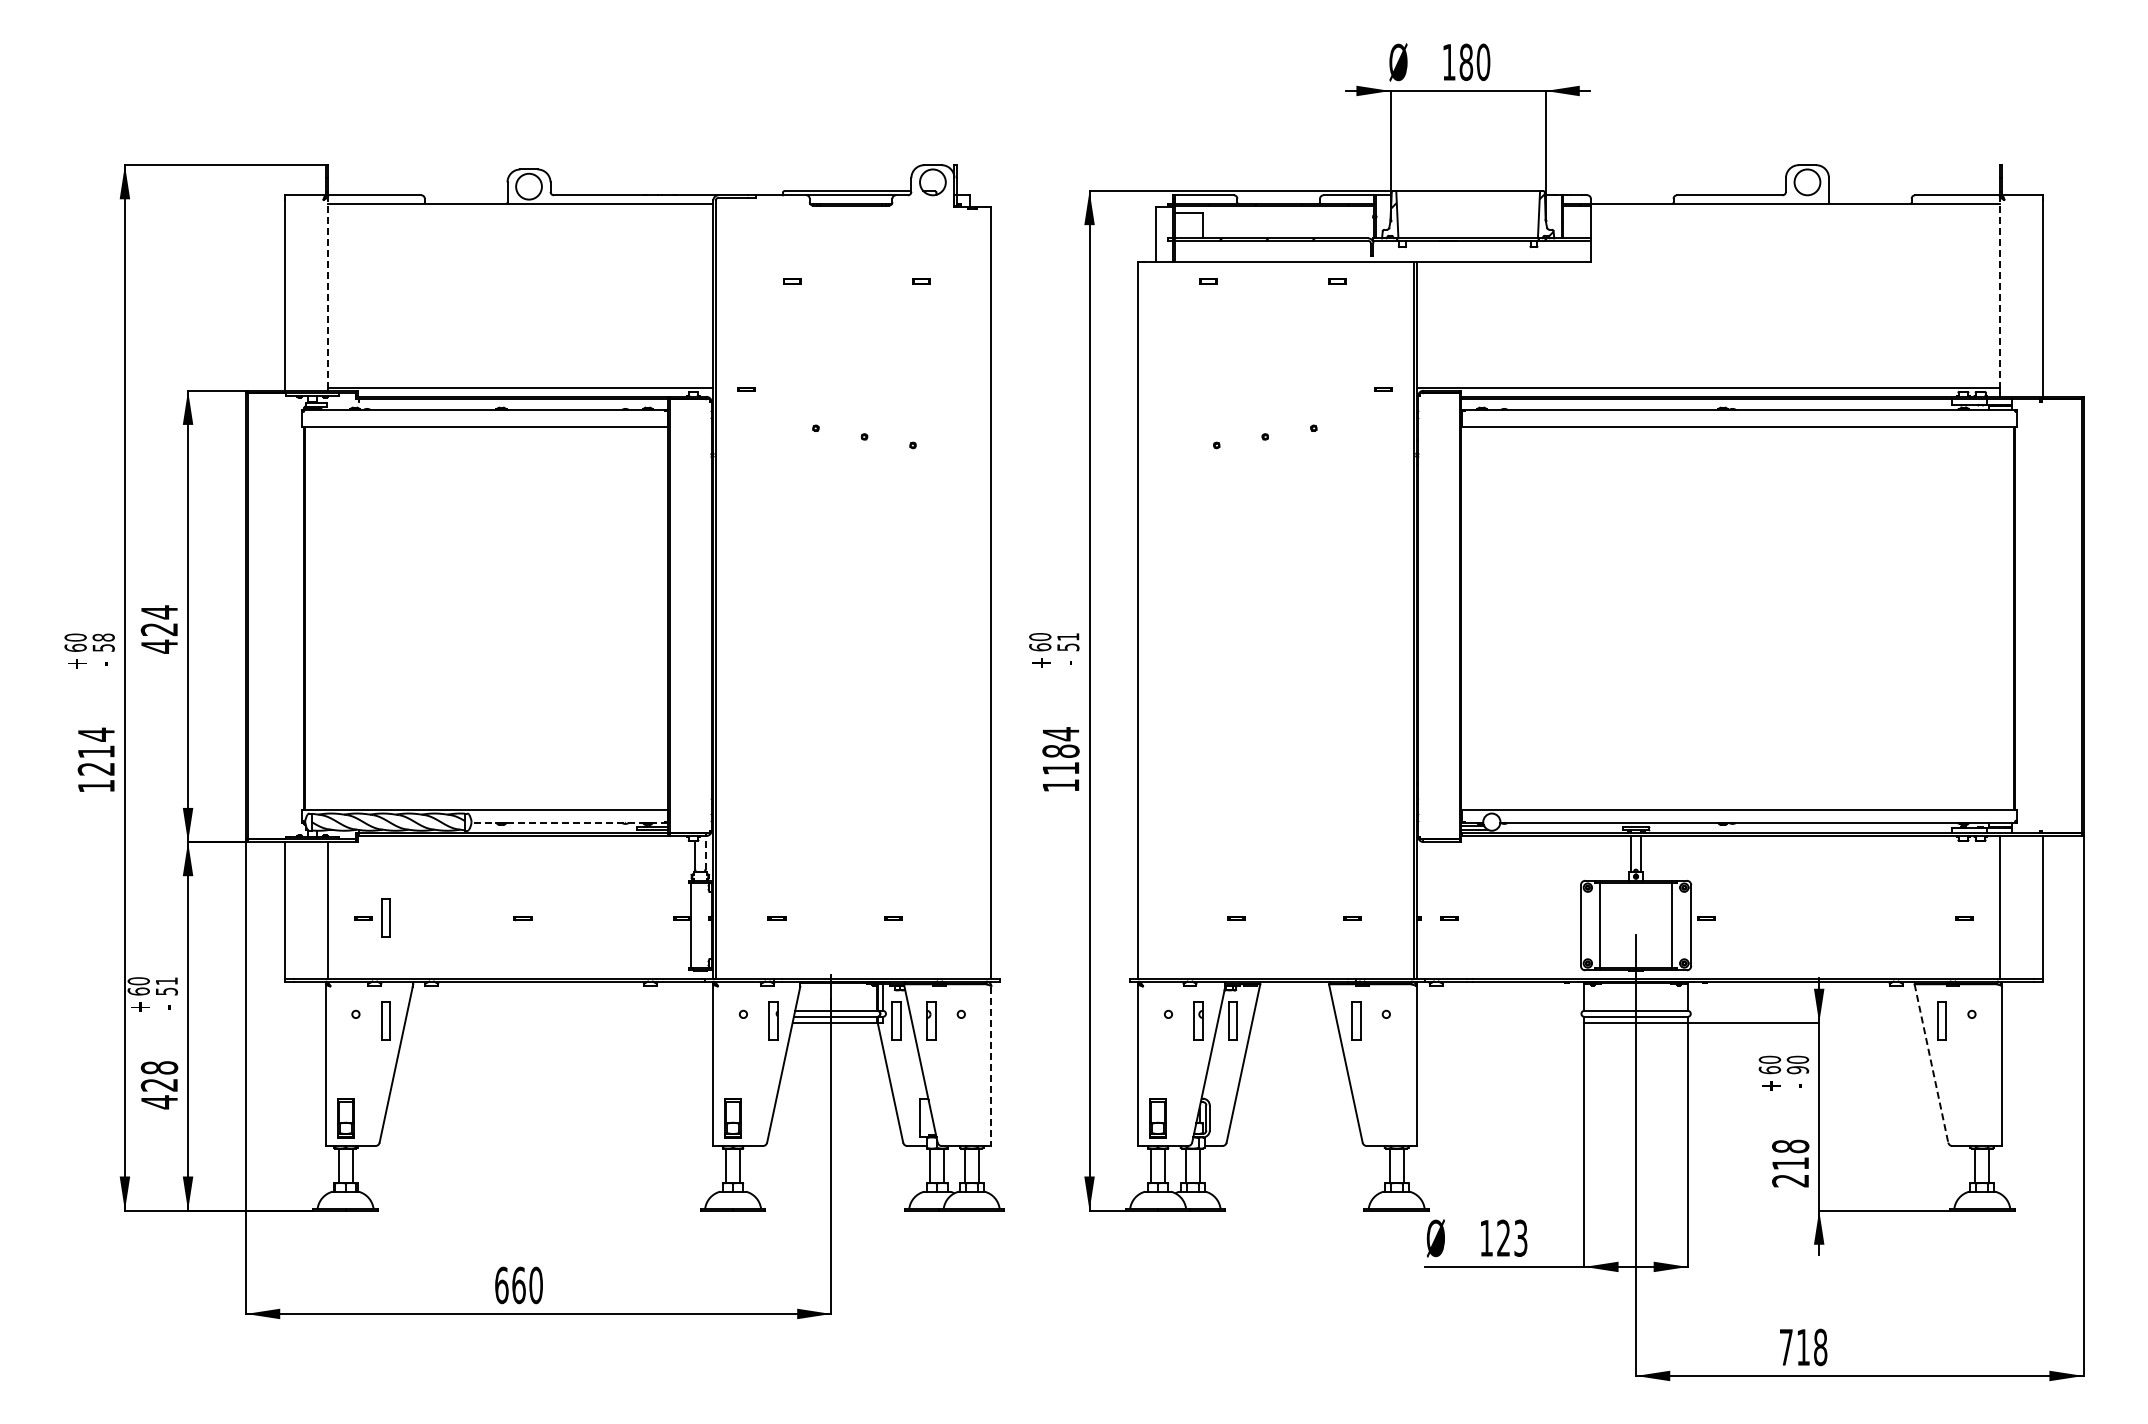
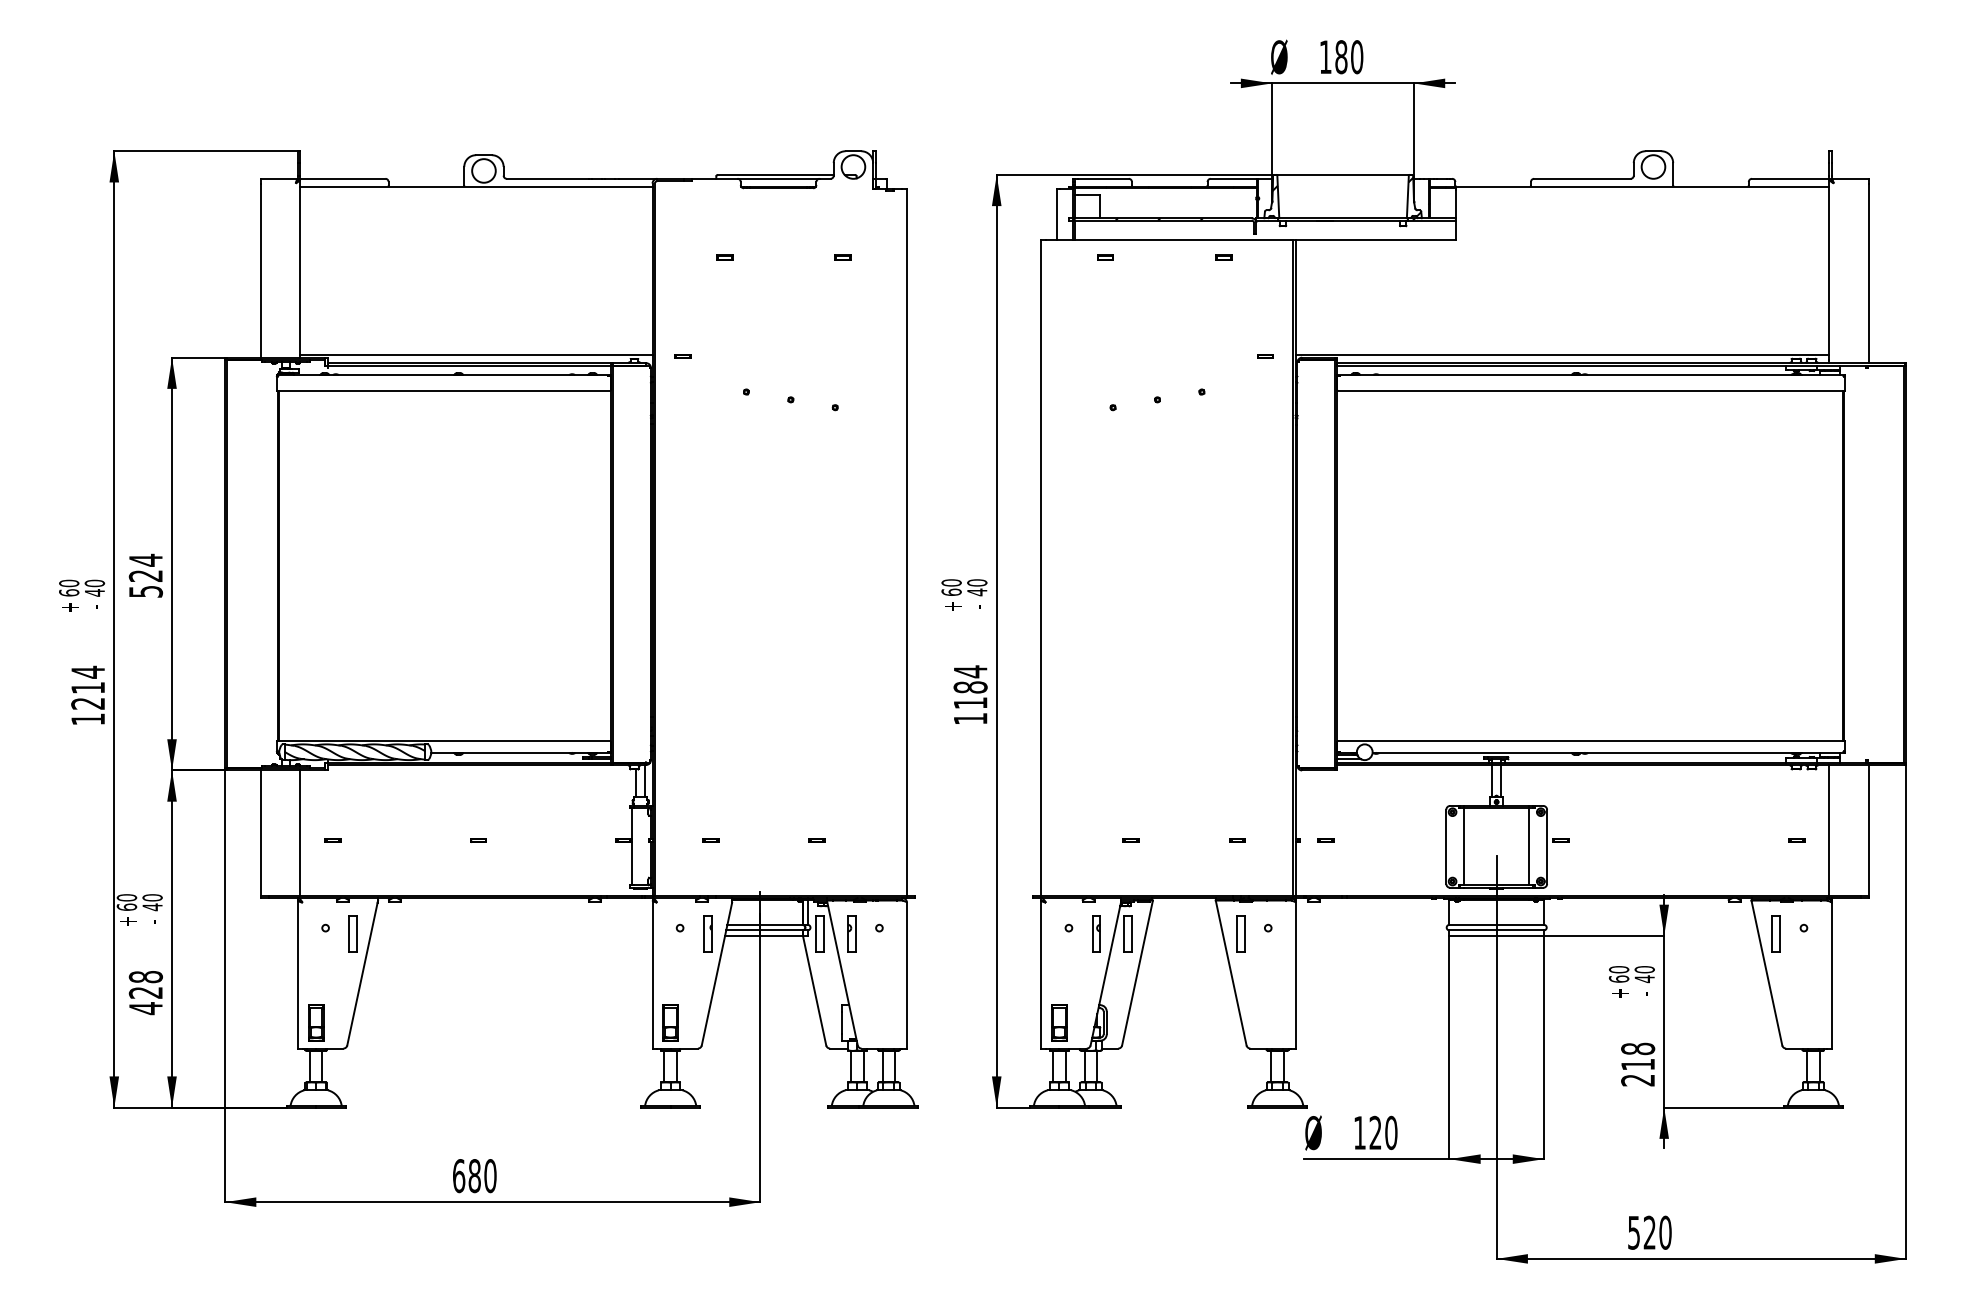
line: (328, 292) -> (300, 267), dashed -> solid
line: (1999, 292) -> (1829, 267), dashed -> solid
text: (103, 642) -> (94, 587), 58 -> 40
text: (1068, 642) -> (977, 587), 51 -> 40
text: (159, 646) -> (145, 591), 424 -> 524
line: (569, 822) -> (520, 752), dashed -> solid
line: (705, 852) -> (645, 780), dashed -> solid
part: (385, 917) -> (352, 839), removed
text: (166, 986) -> (152, 902), 51 -> 40
line: (1931, 1063) -> (1766, 973), dashed -> solid
line: (991, 1066) -> (907, 975), dashed -> solid
text: (1797, 1070) -> (1644, 979), 90 -> 40
text: (1520, 1237) -> (1390, 1132), 123 -> 120
text: (518, 1284) -> (474, 1175), 660 -> 680
text: (1803, 1347) -> (1649, 1232), 718 -> 520

